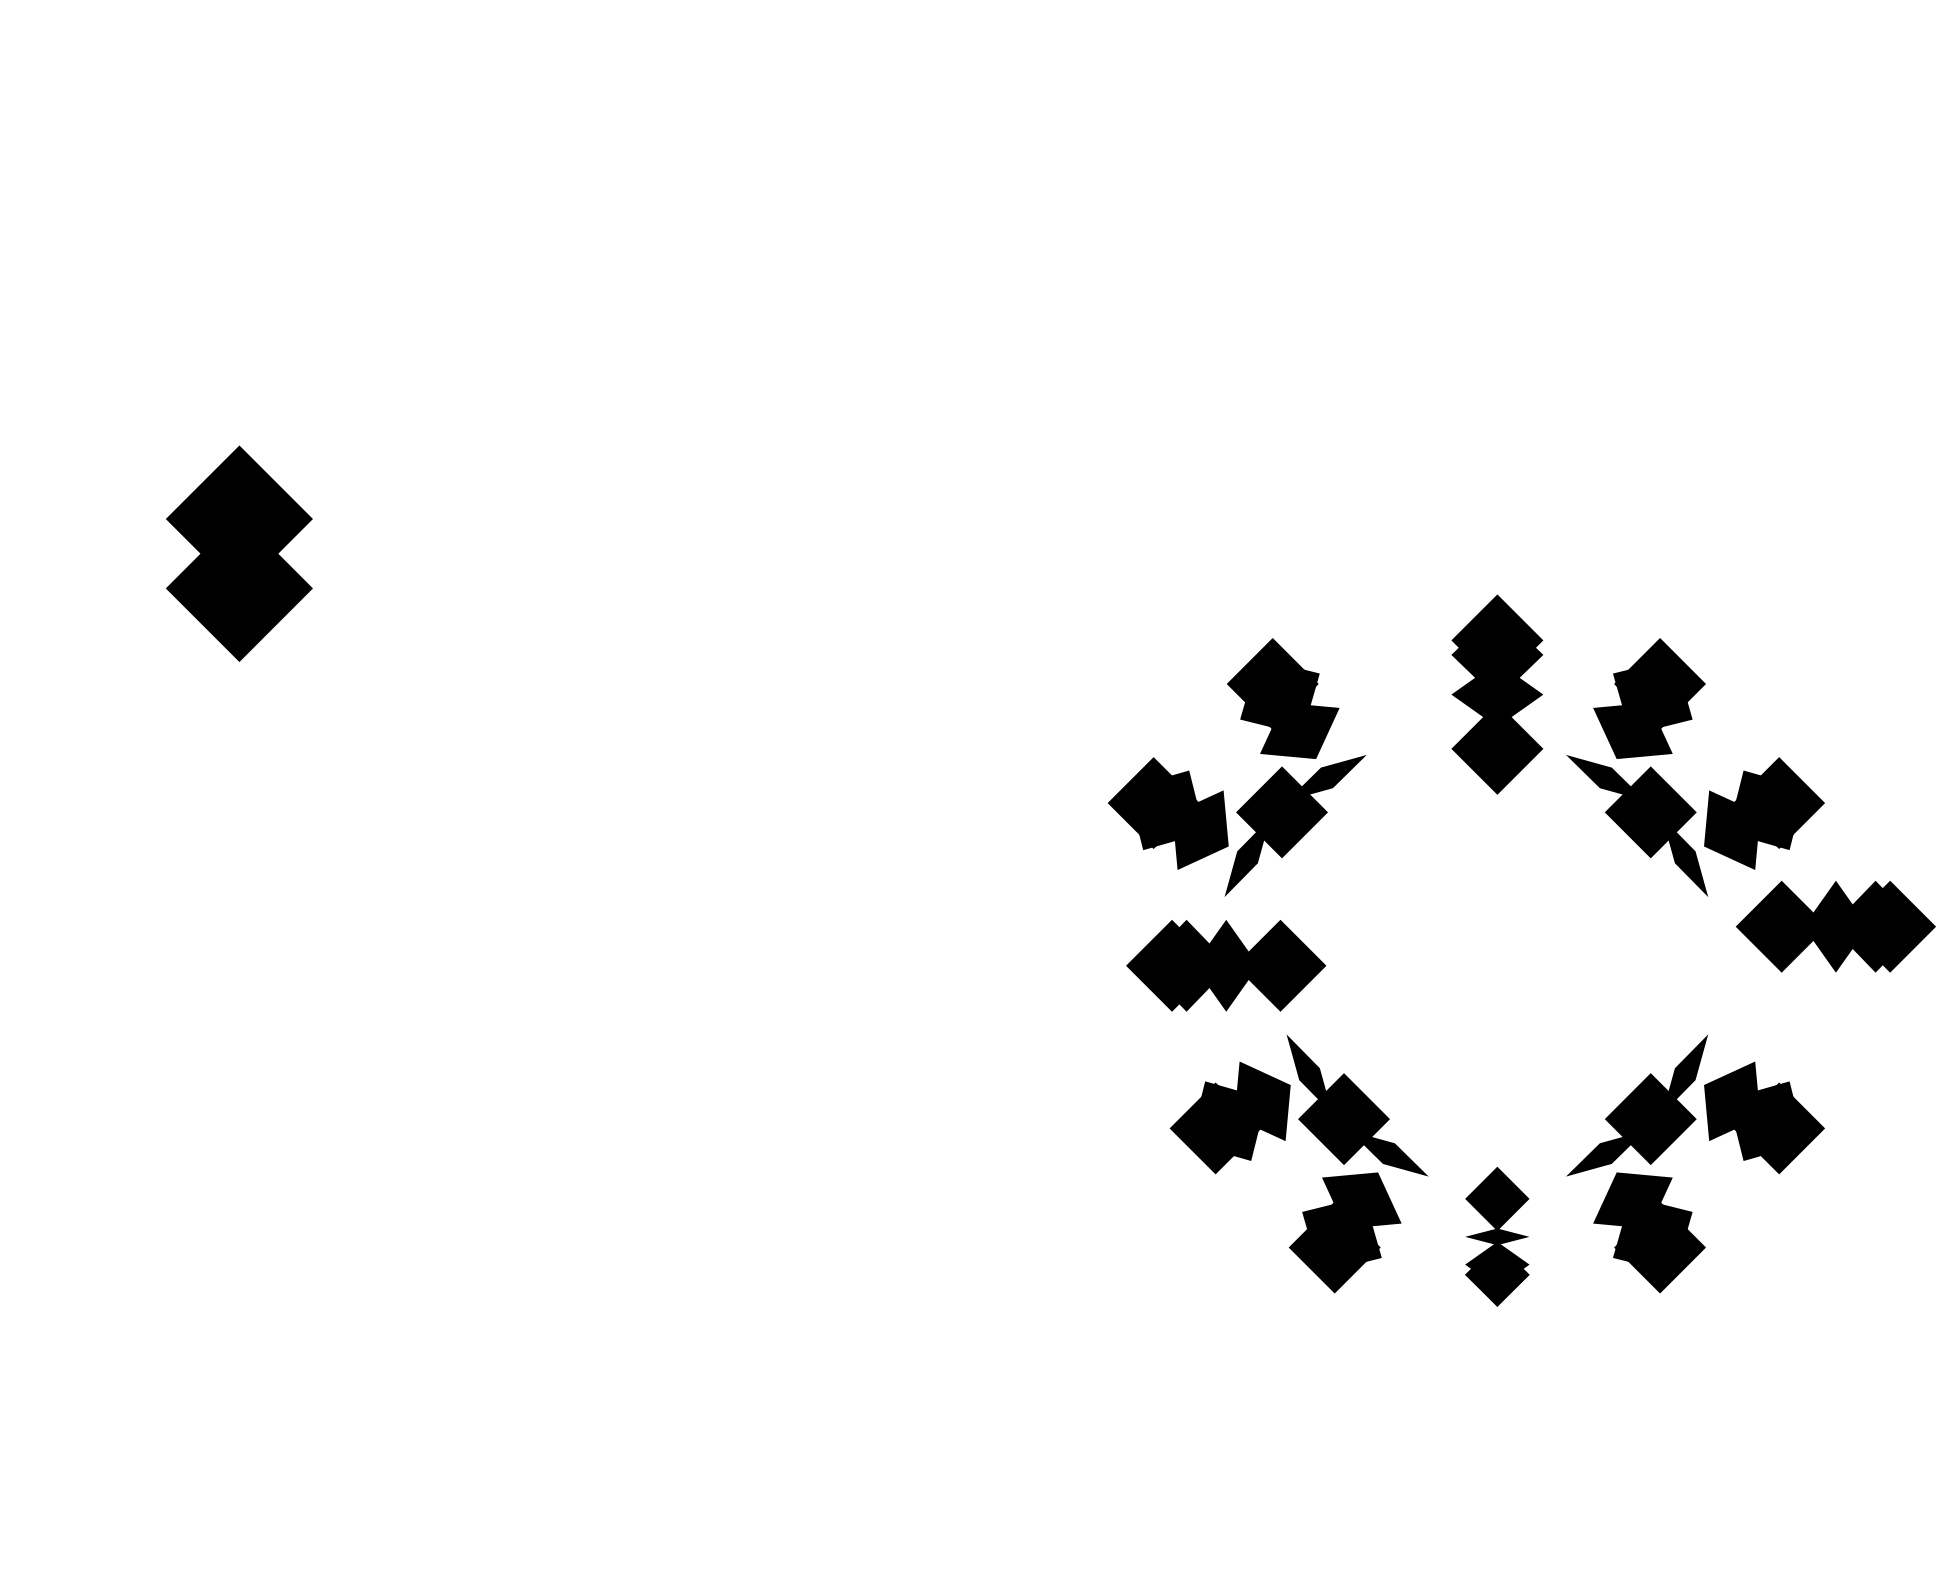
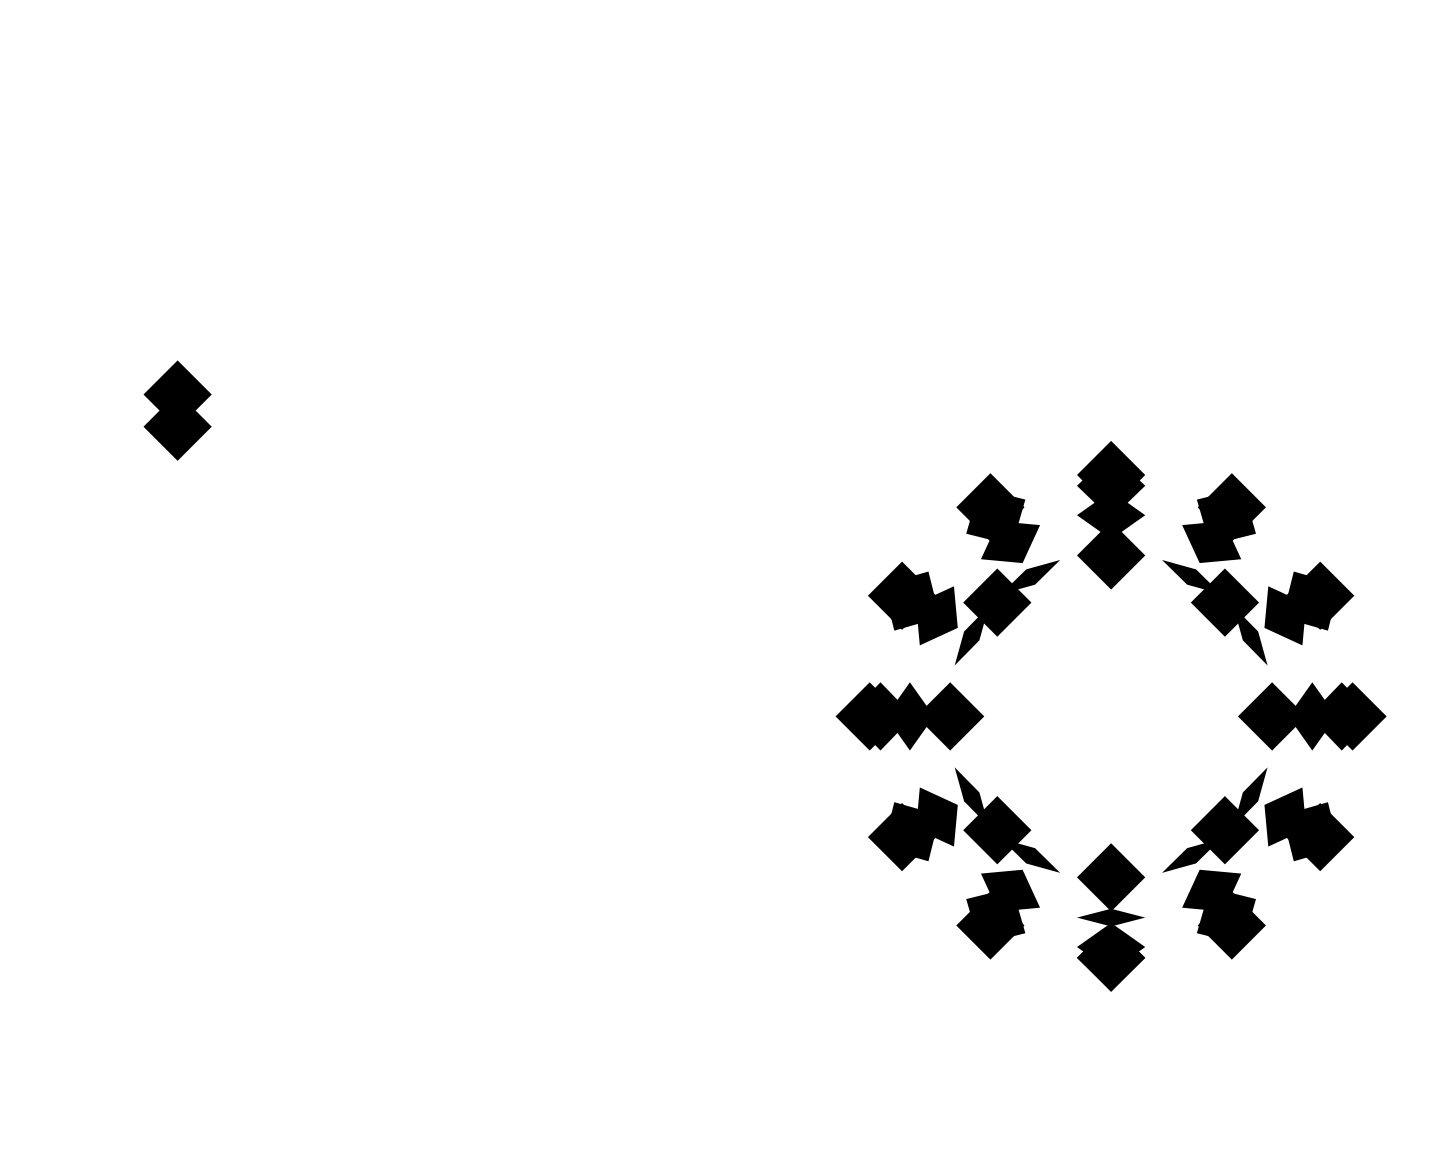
part: (239, 553) -> (177, 410), size x0.62
part: (1260, 754) -> (981, 559), moved
part: (1836, 926) -> (1312, 716), moved
part: (1496, 1236) -> (1110, 917), size x1.43

